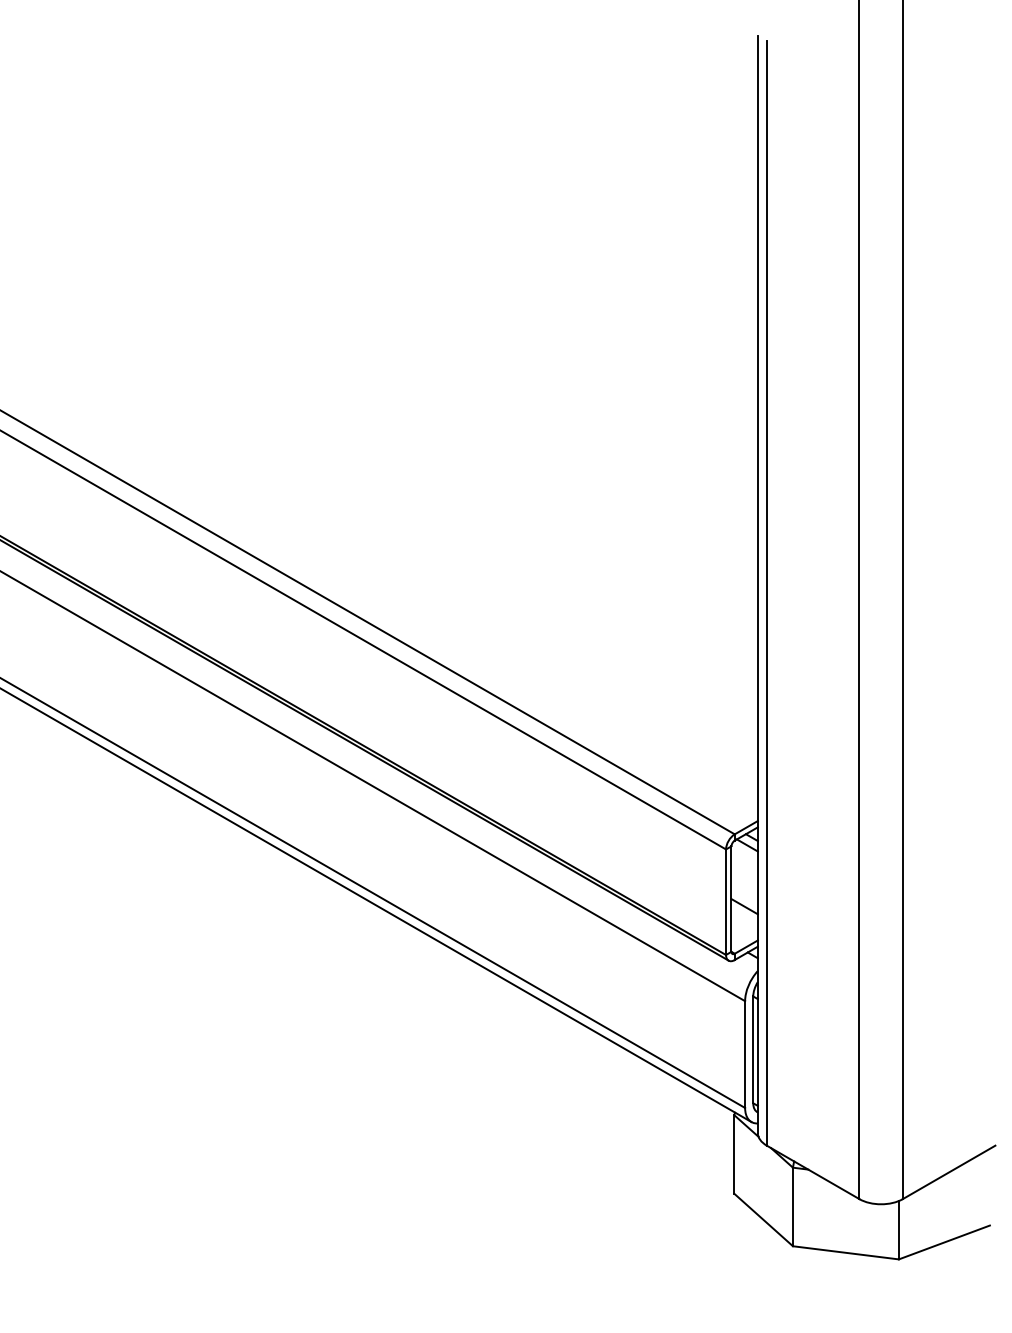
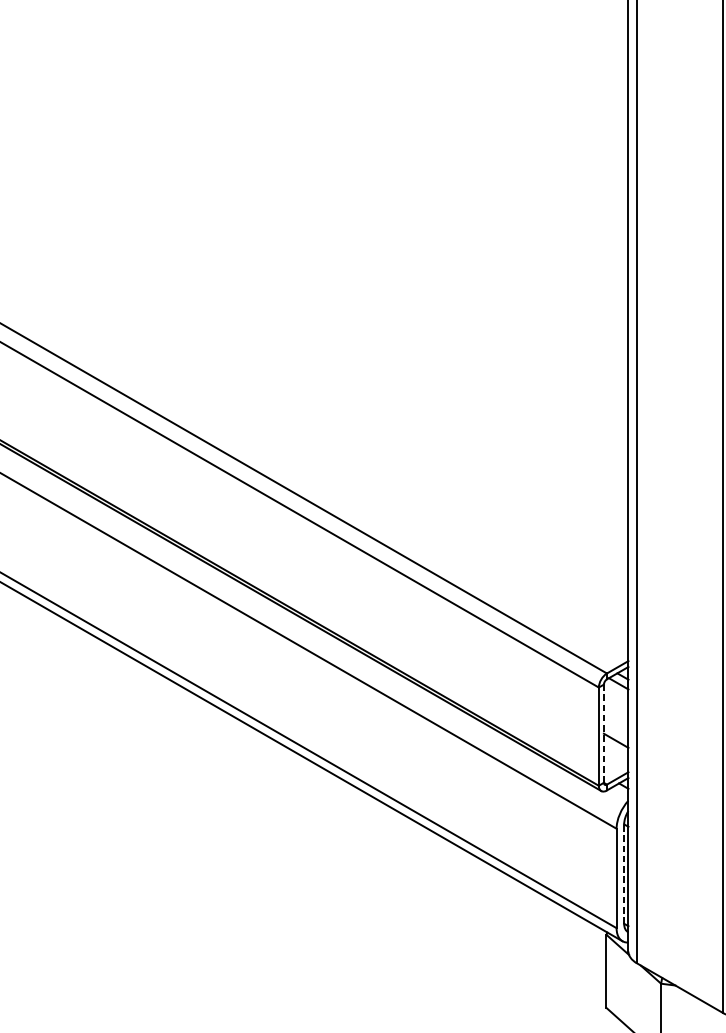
line: (731, 899) -> (603, 734), solid -> dashed
line: (753, 1049) -> (624, 873), solid -> dashed

